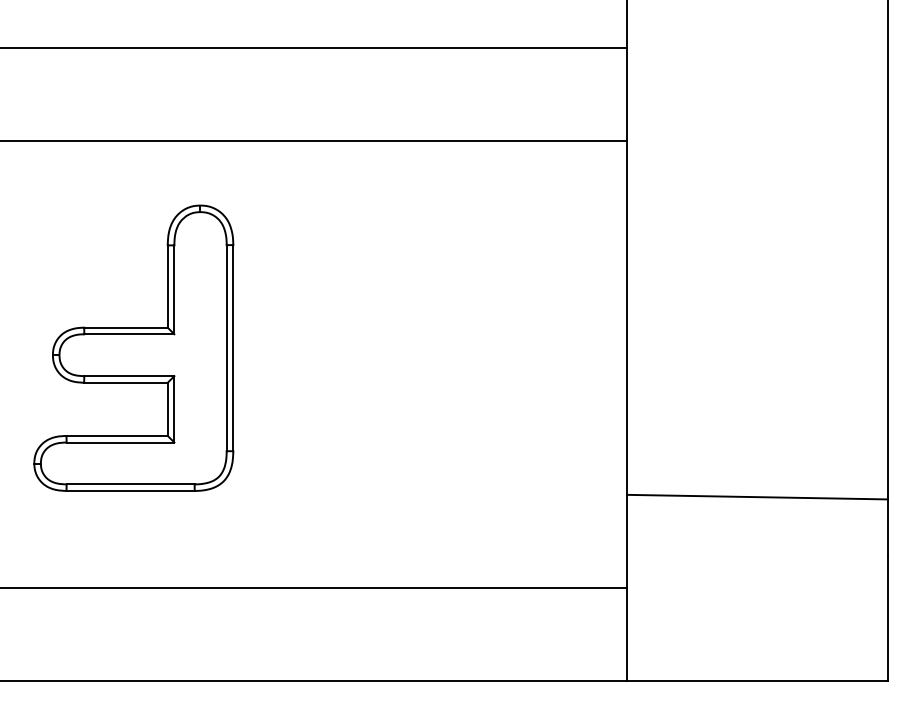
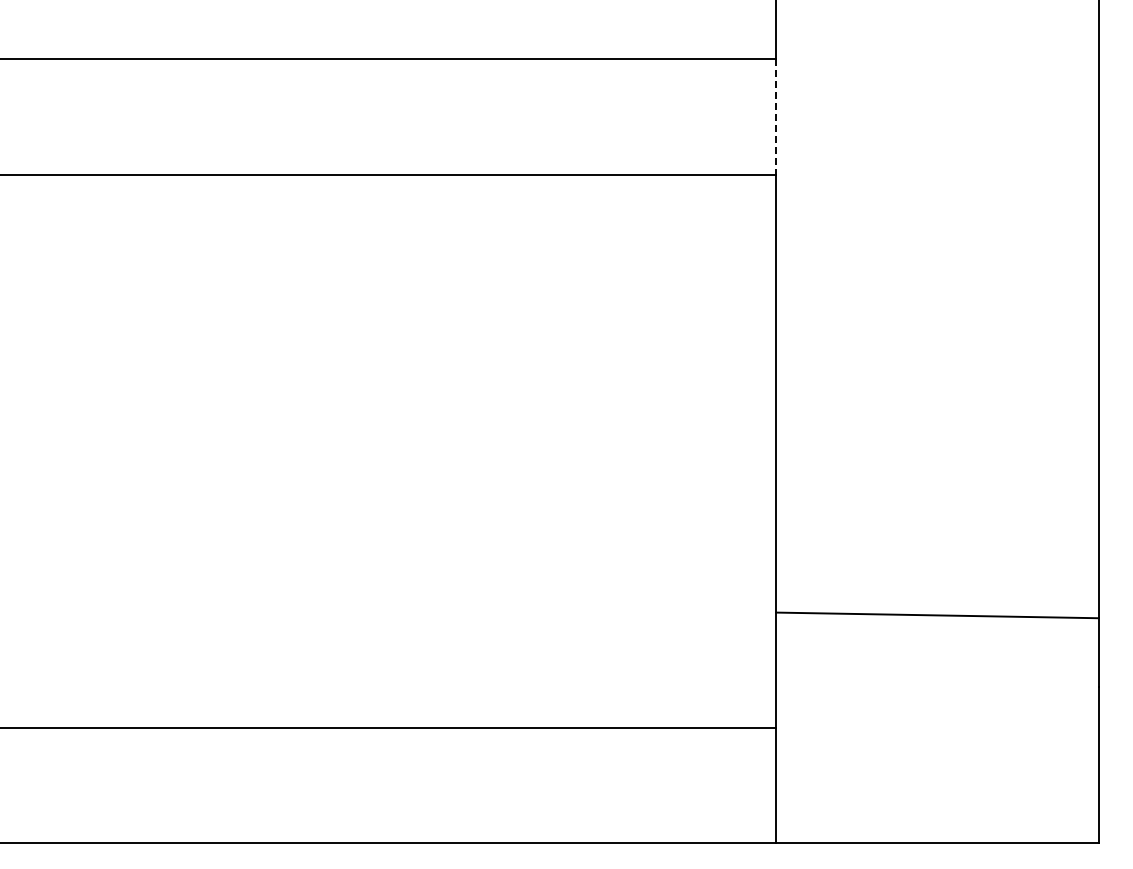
line: (627, 94) -> (776, 117), solid -> dashed
part: (133, 347) -> (165, 430), removed

